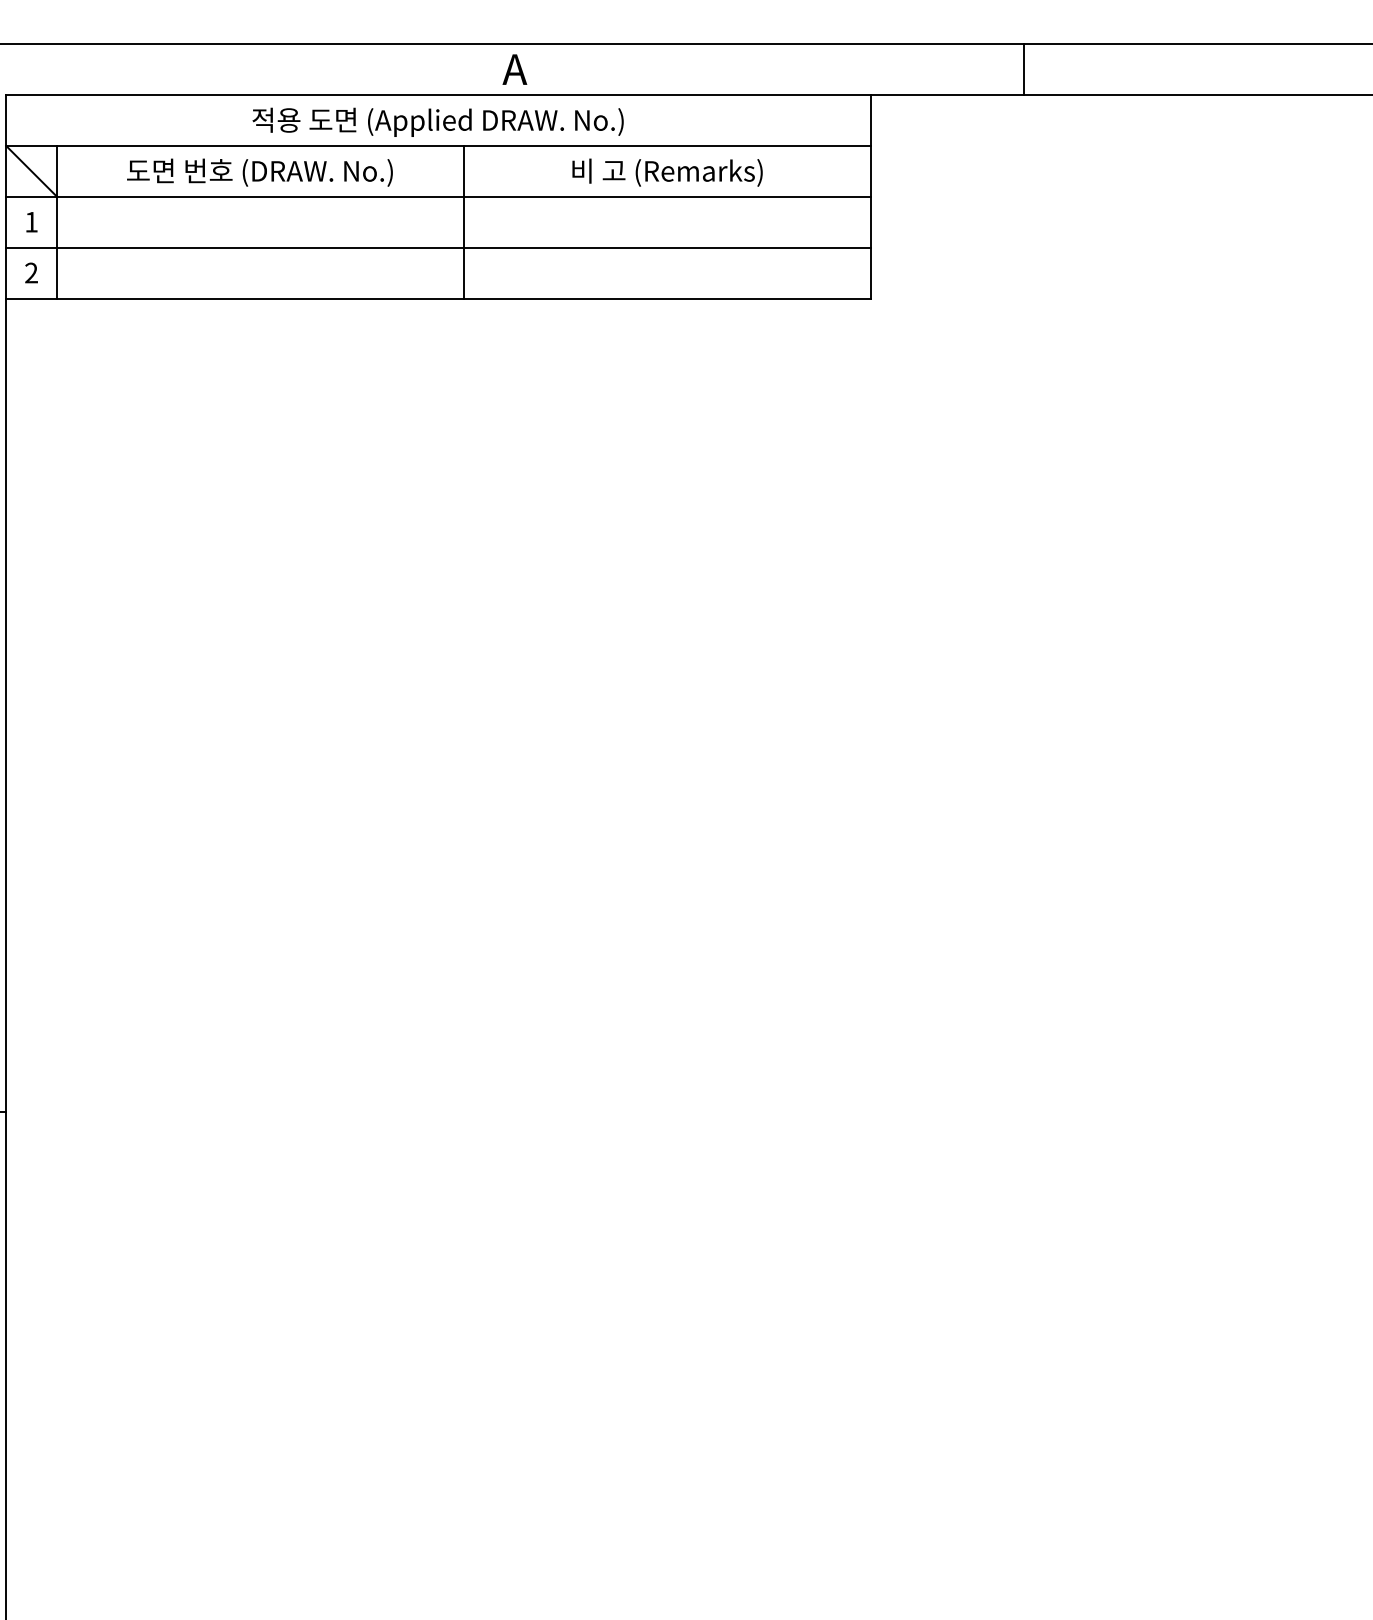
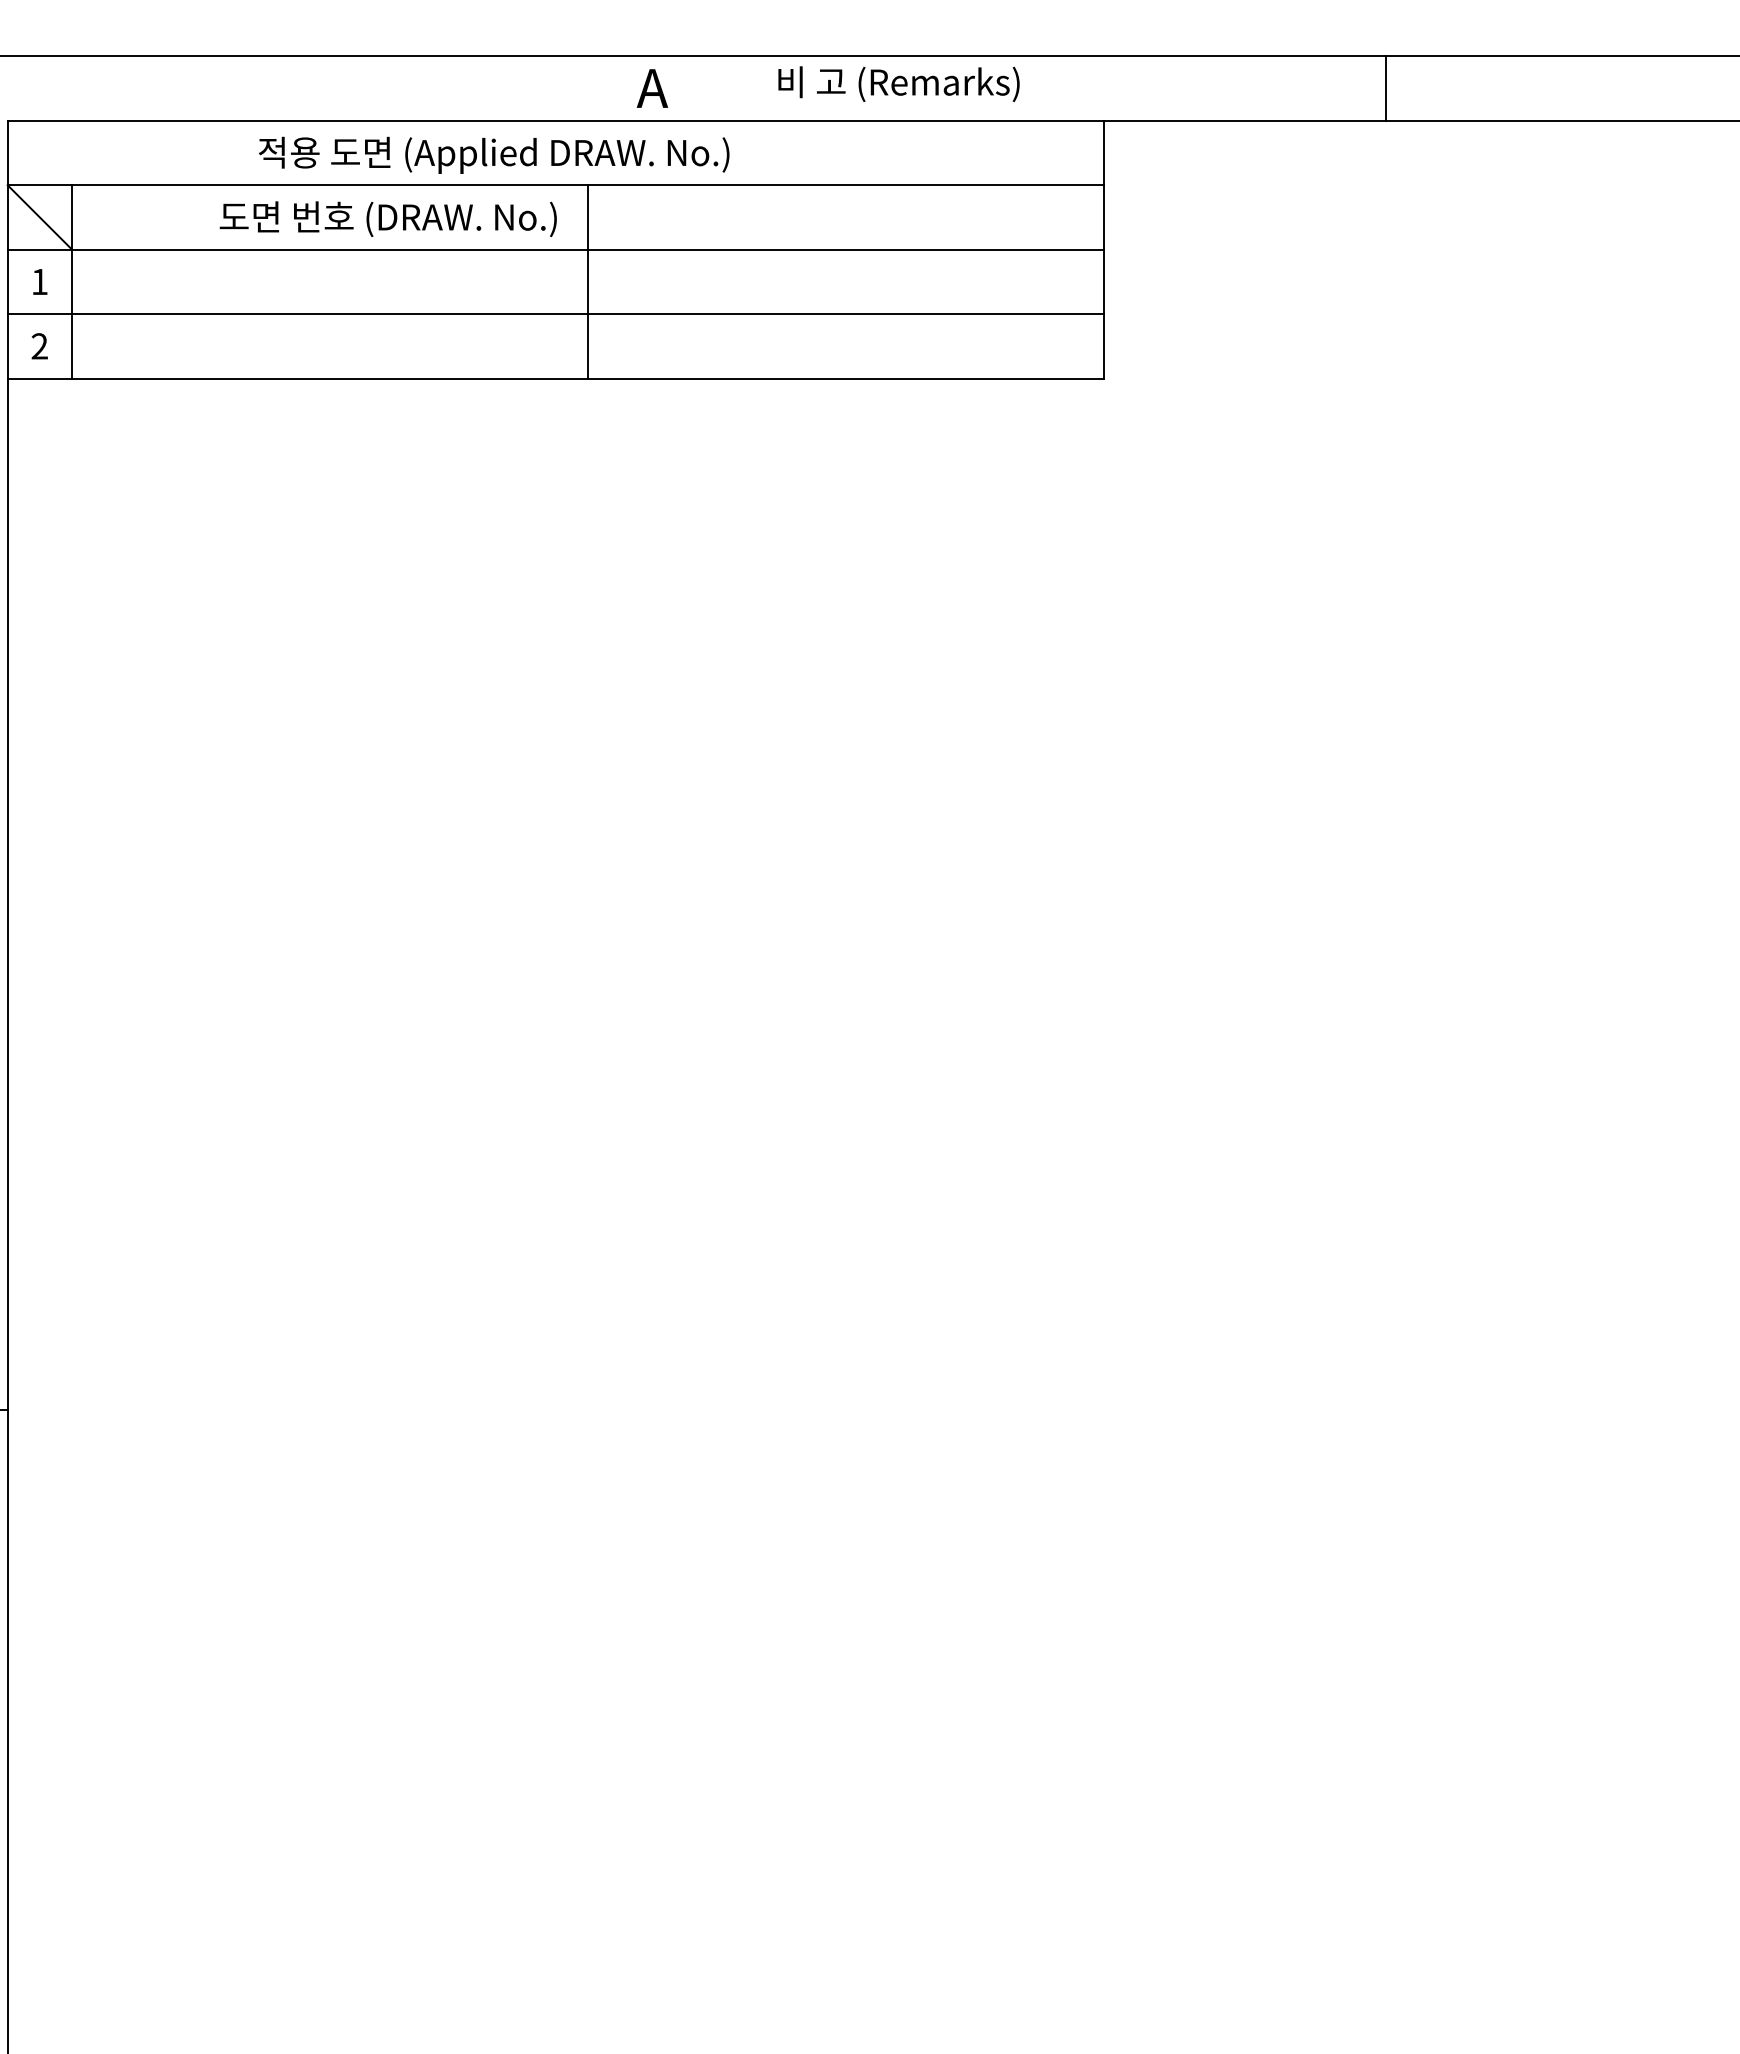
line: (1023, 69) -> (1386, 88), moved
text: (438, 121) -> (494, 154), moved
text: (259, 172) -> (387, 219), moved
text: (667, 172) -> (898, 83), moved

